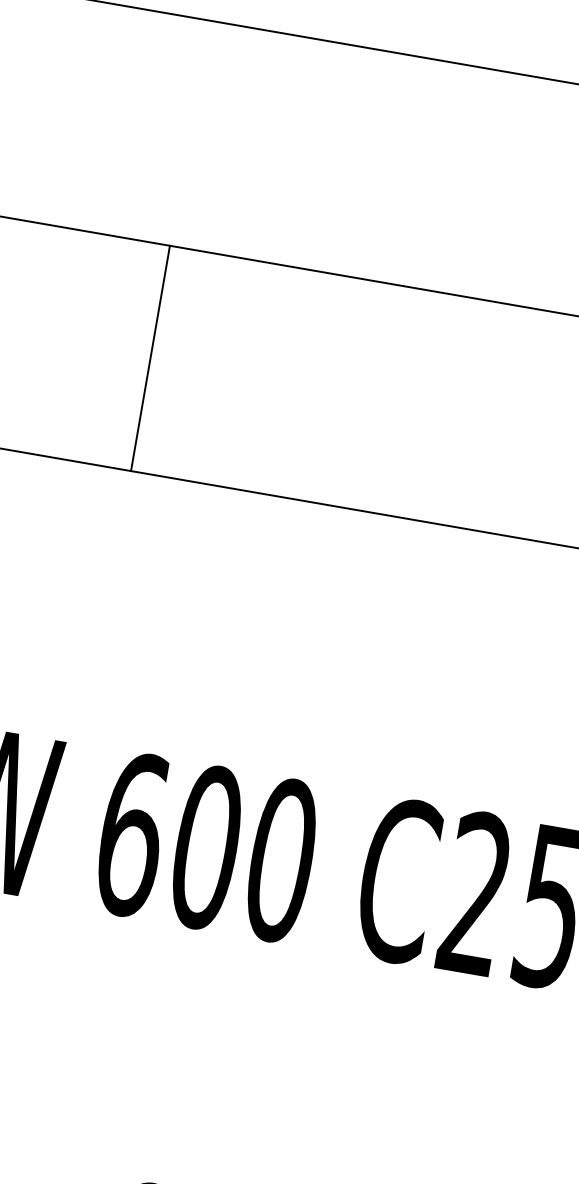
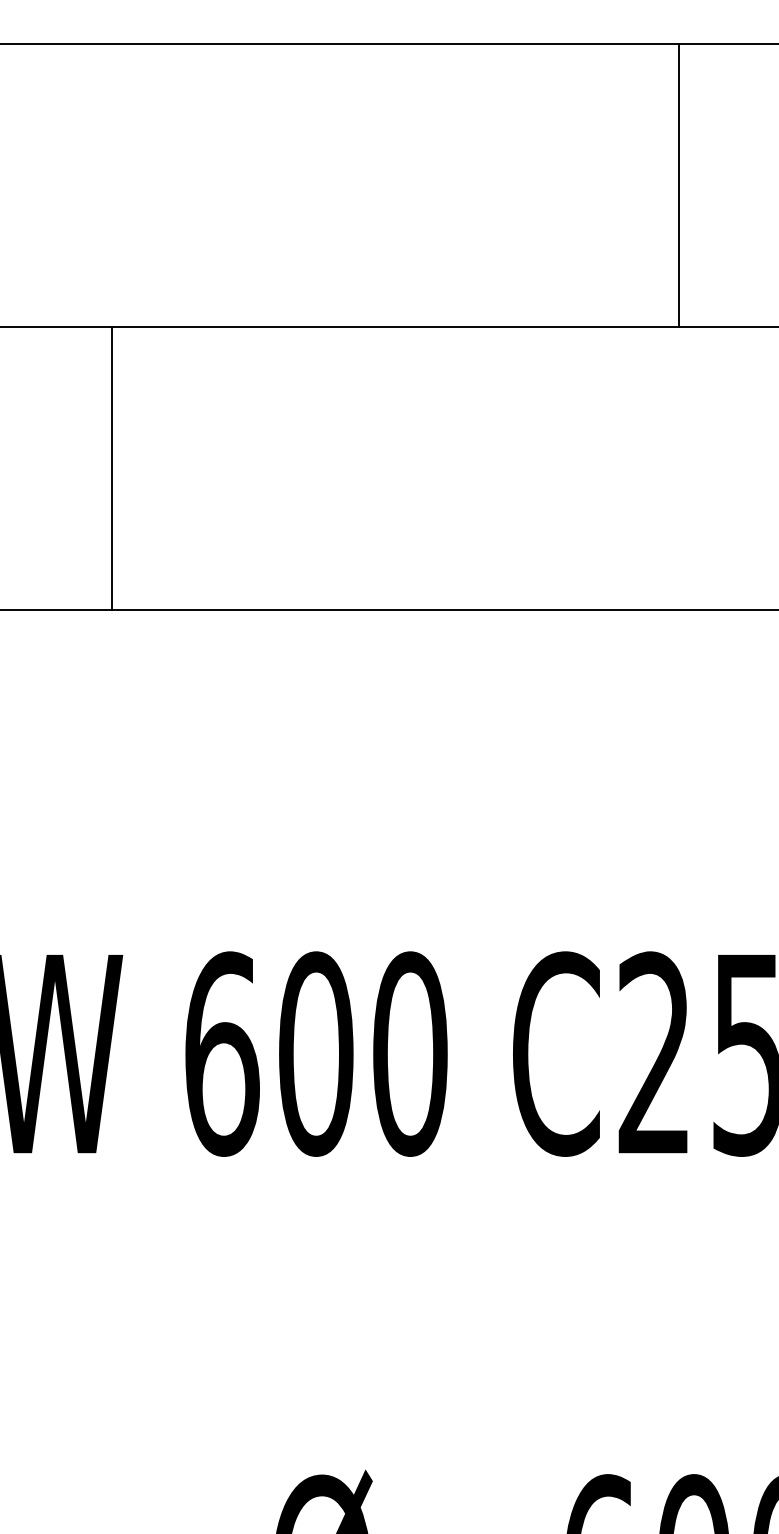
line: (150, 358) -> (112, 468), moved

